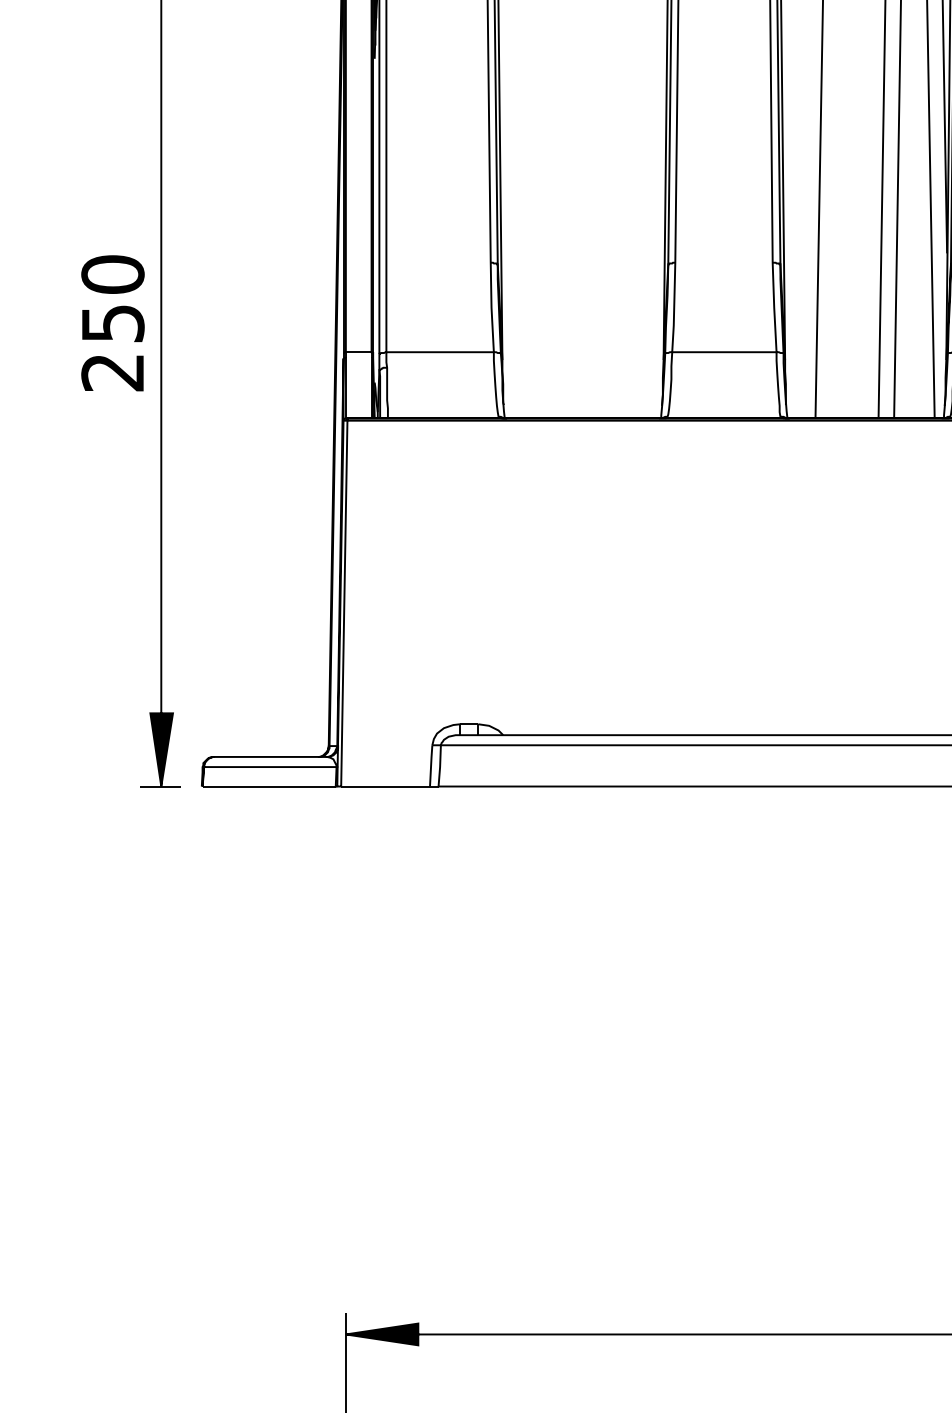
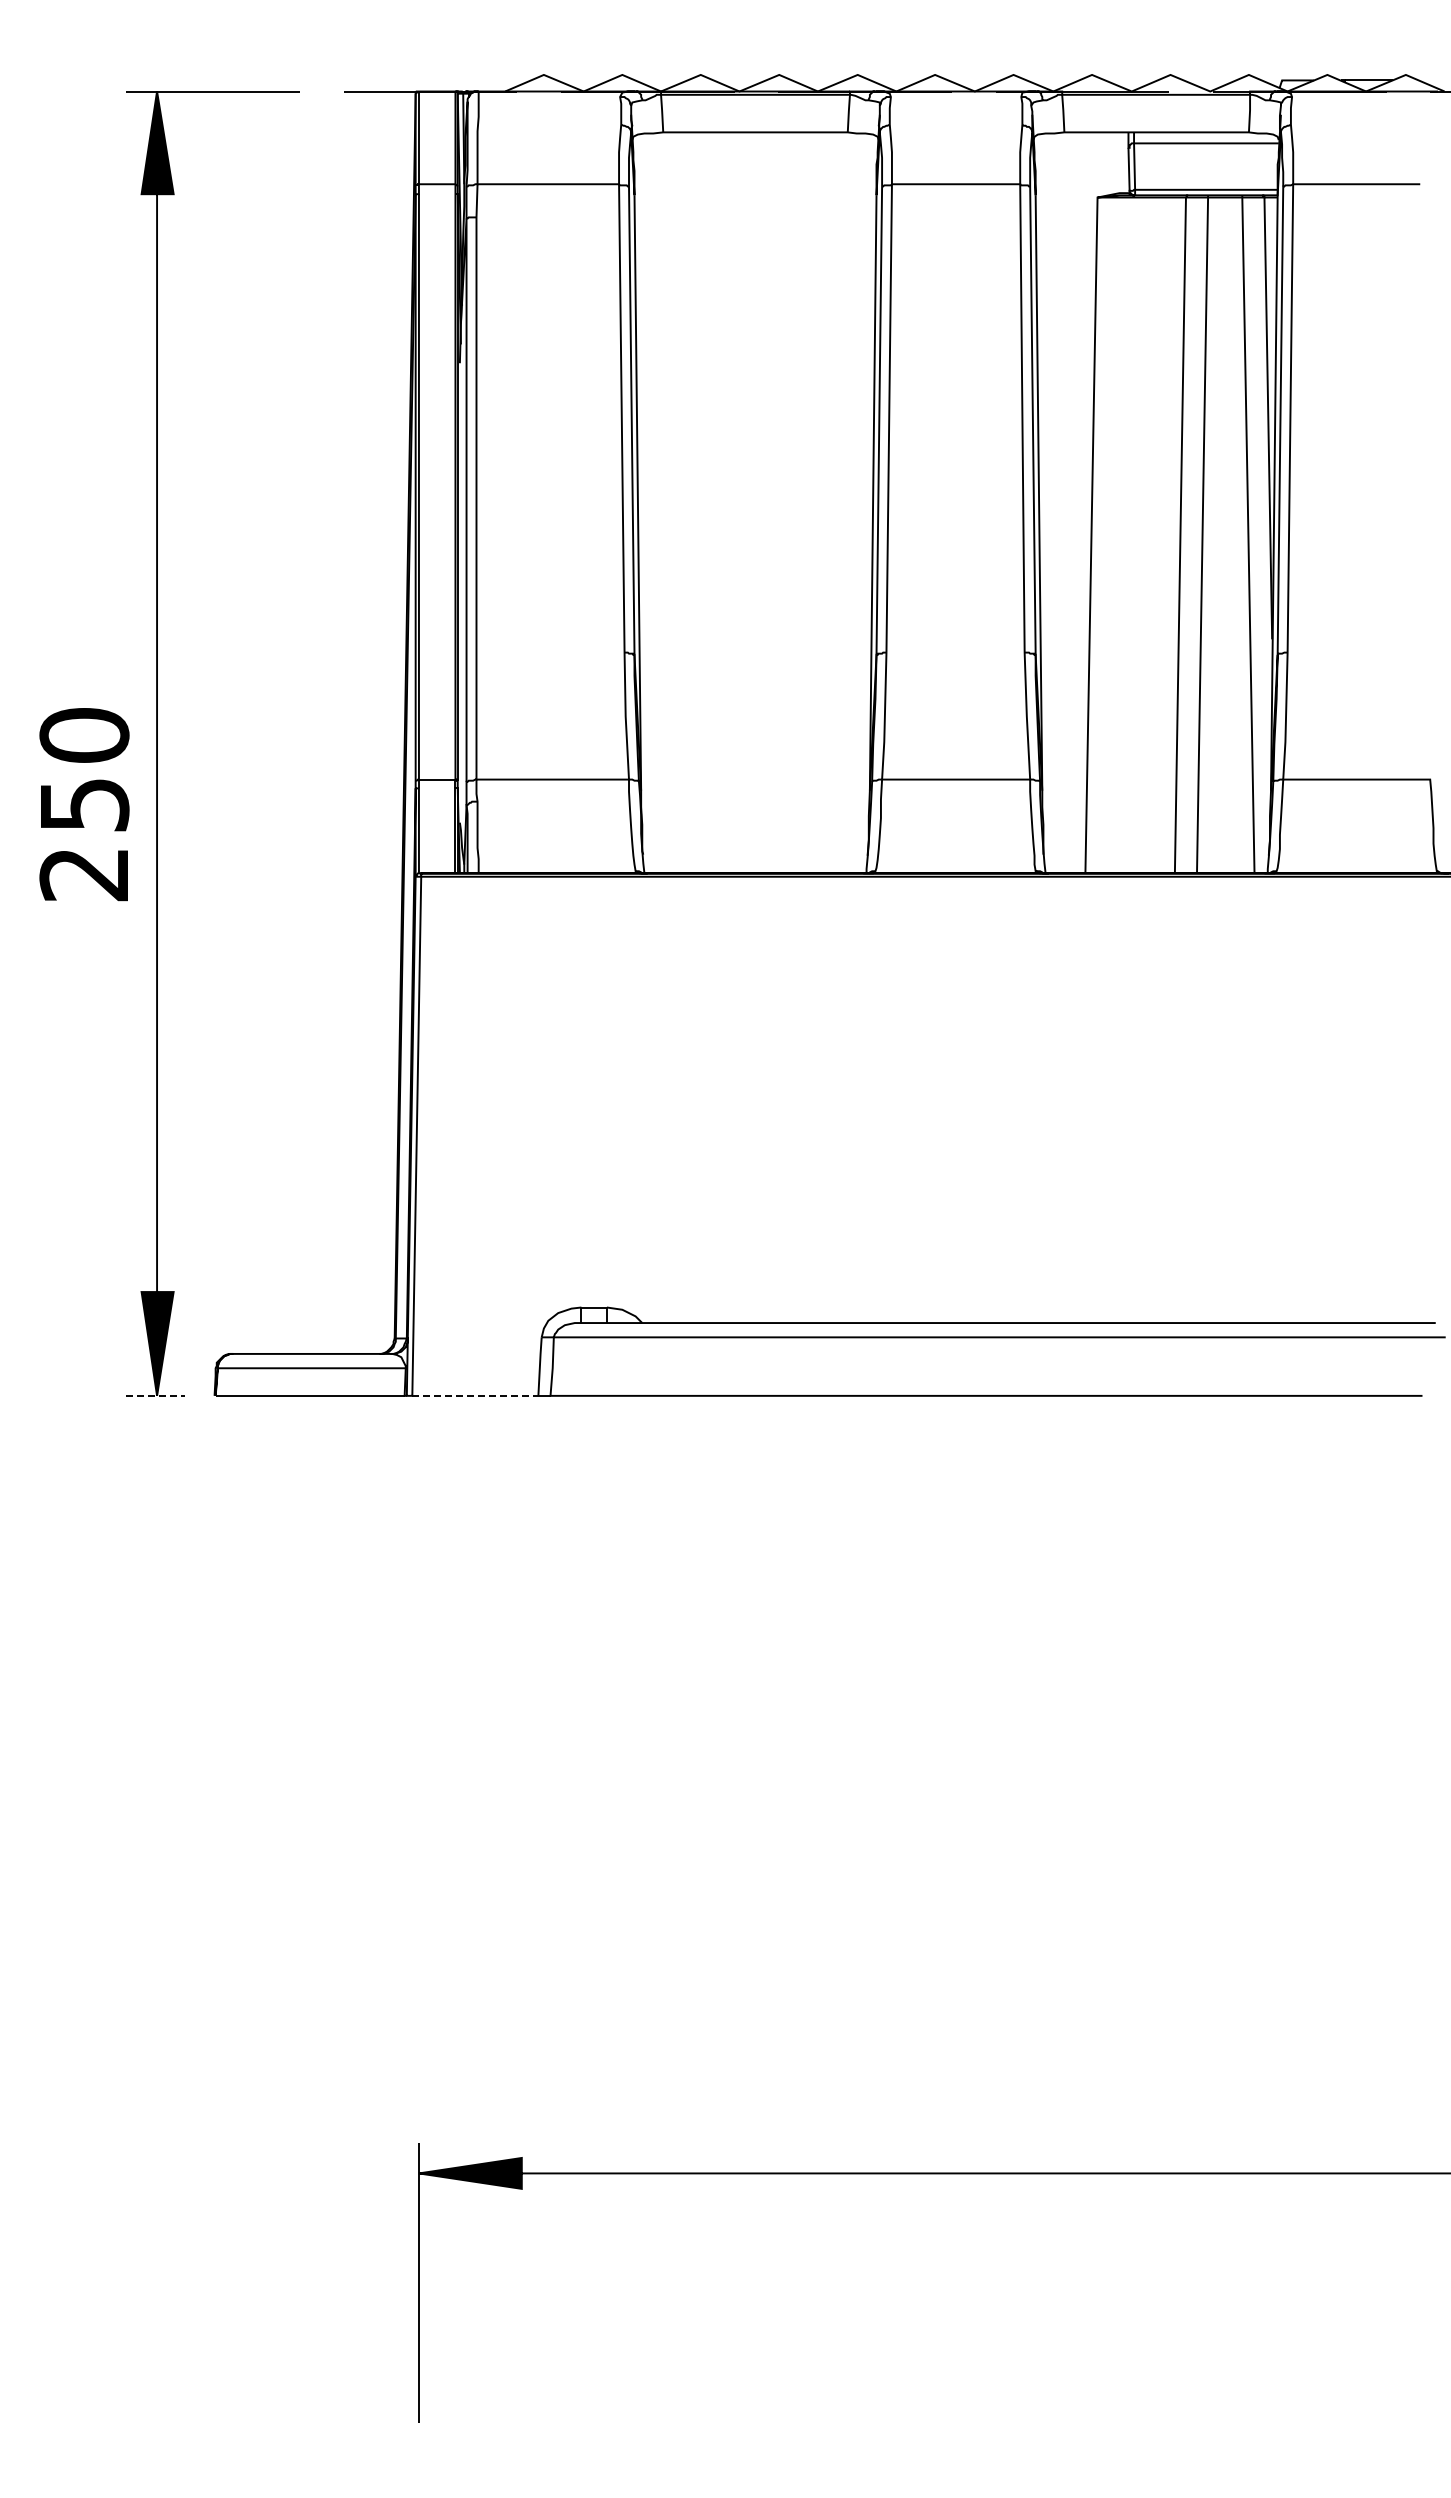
text: (112, 323) -> (84, 804), moved
line: (160, 786) -> (155, 1395), solid -> dashed
line: (385, 786) -> (475, 1395), solid -> dashed

